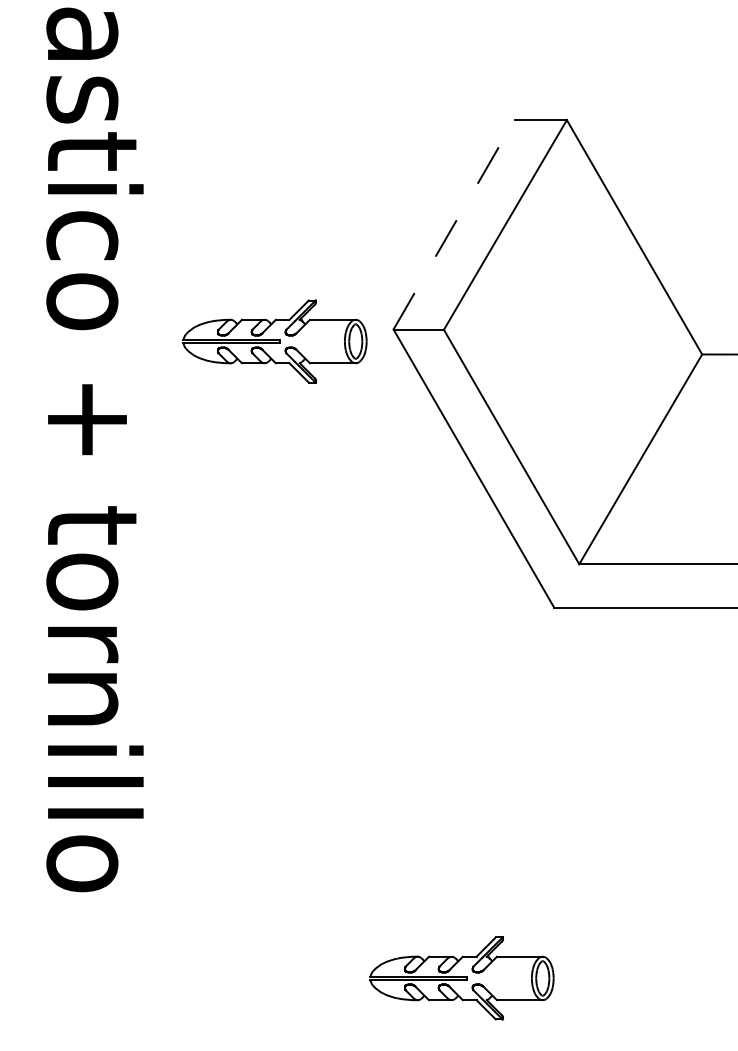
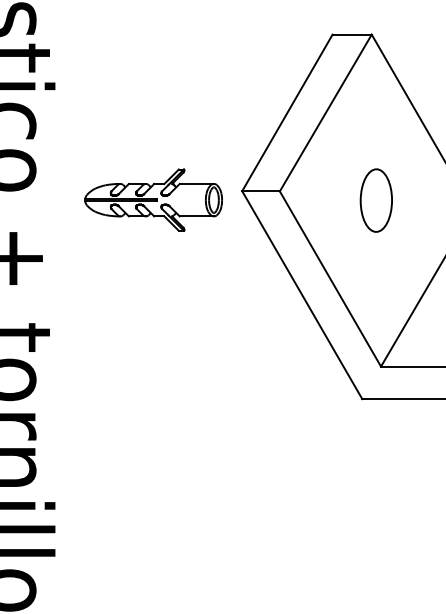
line: (454, 224) -> (287, 112), dashed -> solid
part: (572, 341) -> (375, 200), added

